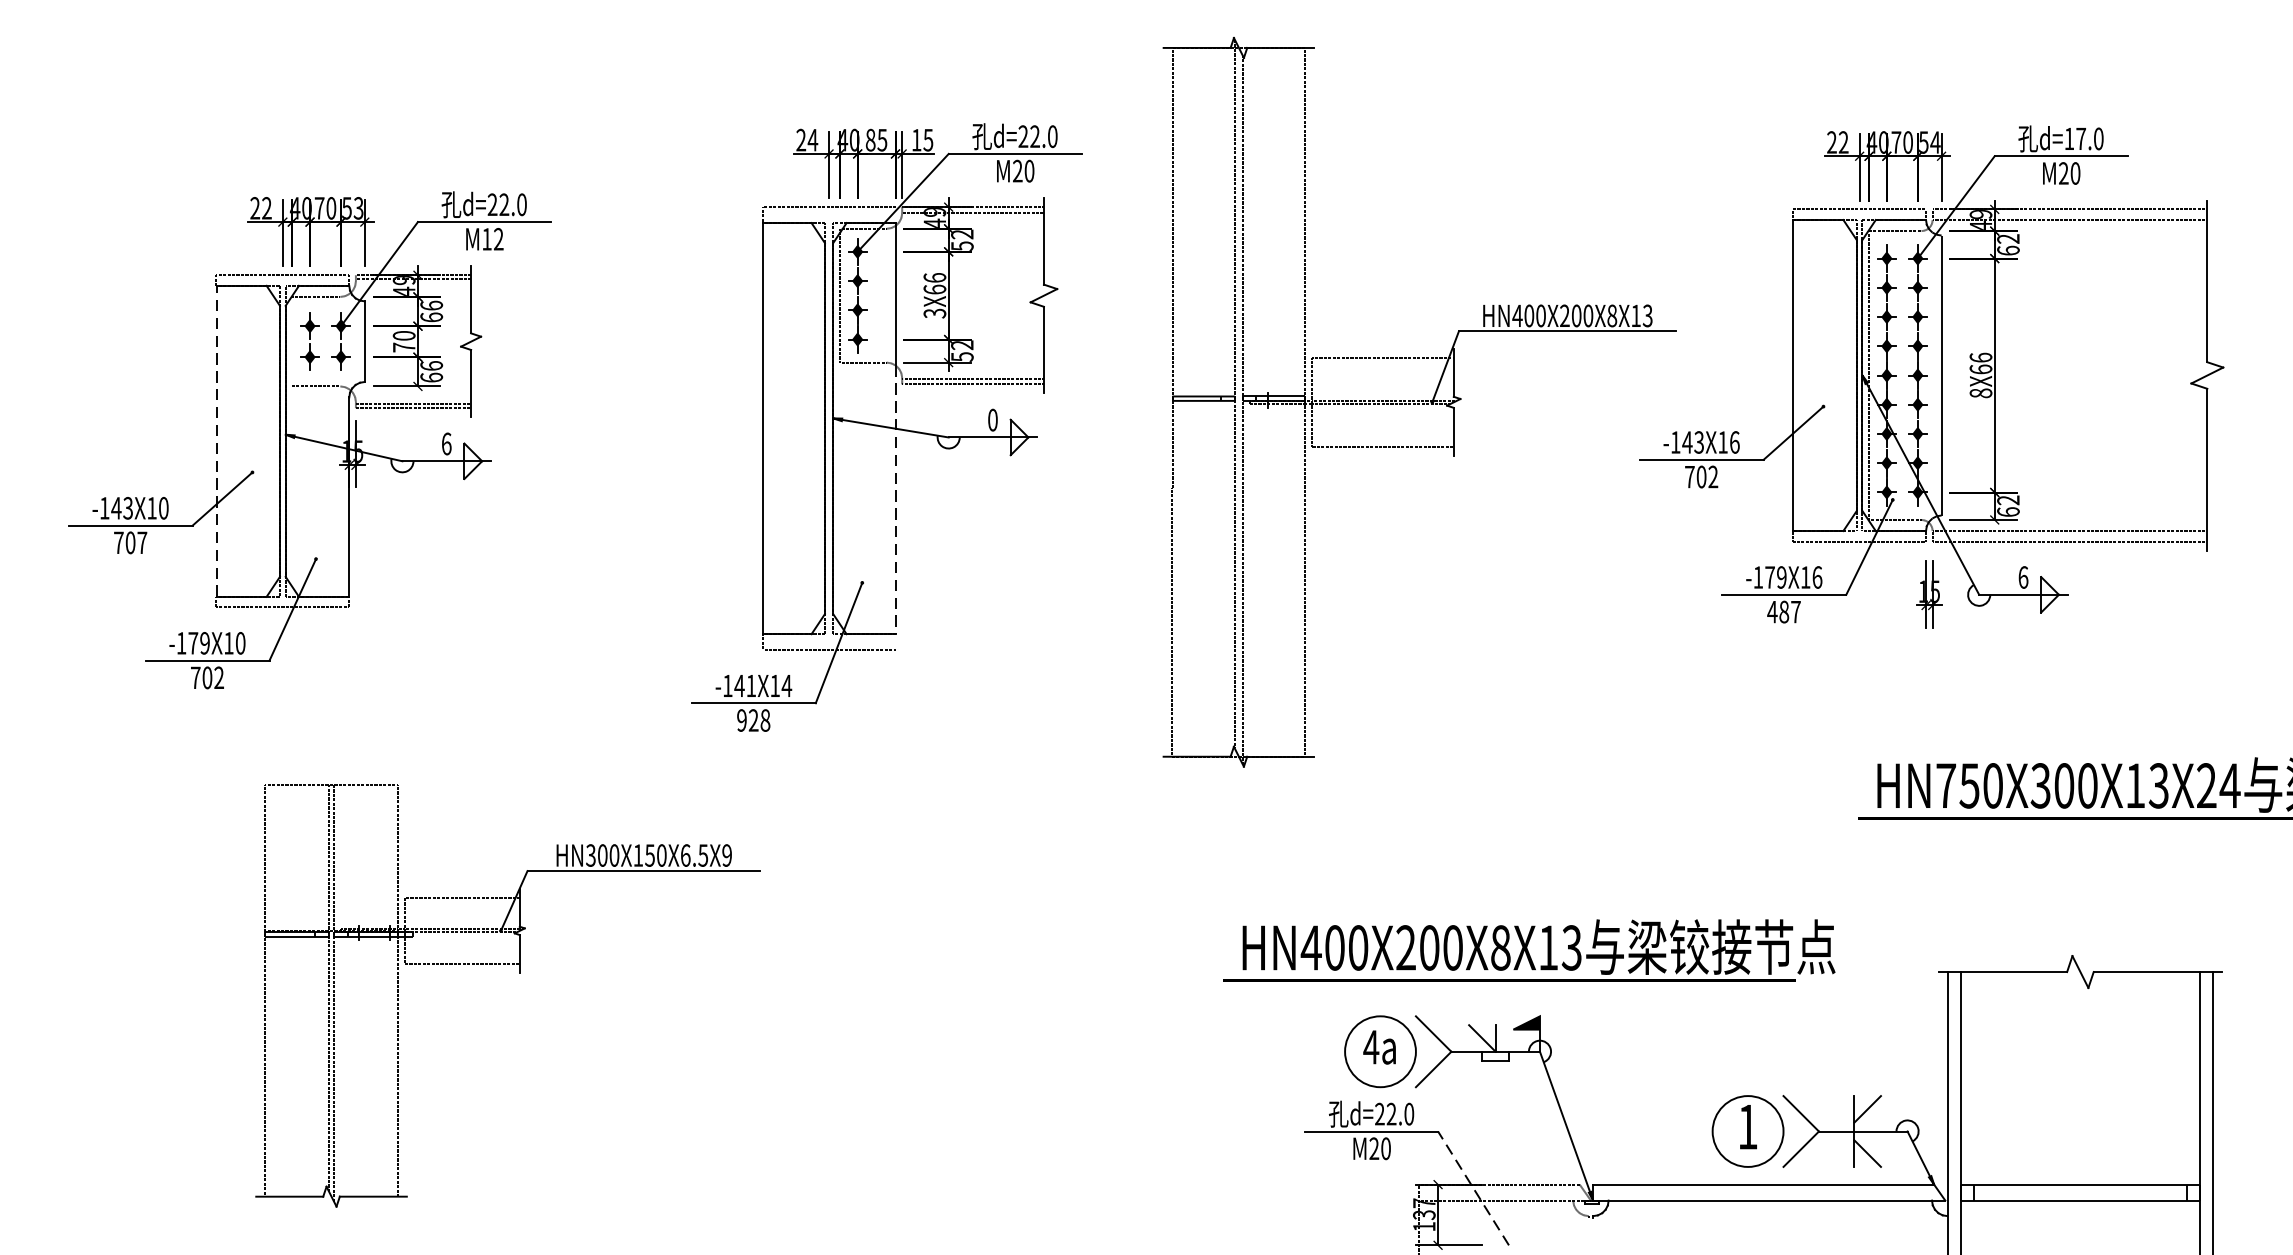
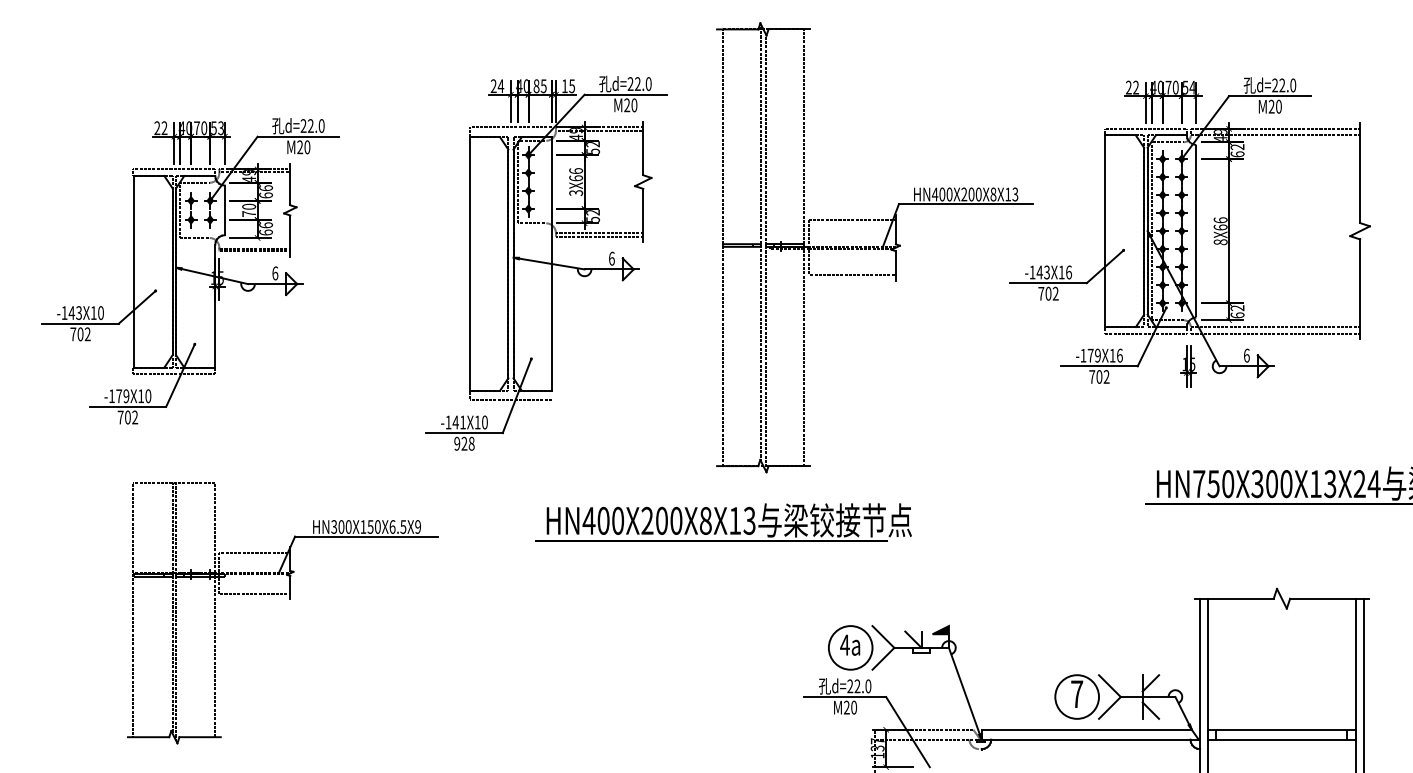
text: (2074, 138) -> (1278, 85), d=17.0 -> d=22.0
text: (492, 239) -> (303, 147), M12 -> M20
line: (292, 340) -> (180, 209), added
text: (992, 419) -> (611, 258), 0 -> 6
line: (216, 440) -> (133, 271), dashed -> solid
line: (894, 499) -> (551, 307), dashed -> solid
text: (141, 543) -> (87, 334), 707 -> 702
text: (1782, 611) -> (1098, 376), 487 -> 702
text: (786, 685) -> (484, 422), -141X14 -> -141X10
text: (1529, 950) -> (723, 522), moved
part: (518, 973) -> (289, 599), moved
text: (1748, 1125) -> (1077, 693), 1 -> 7
line: (1472, 1187) -> (907, 731), dashed -> solid

